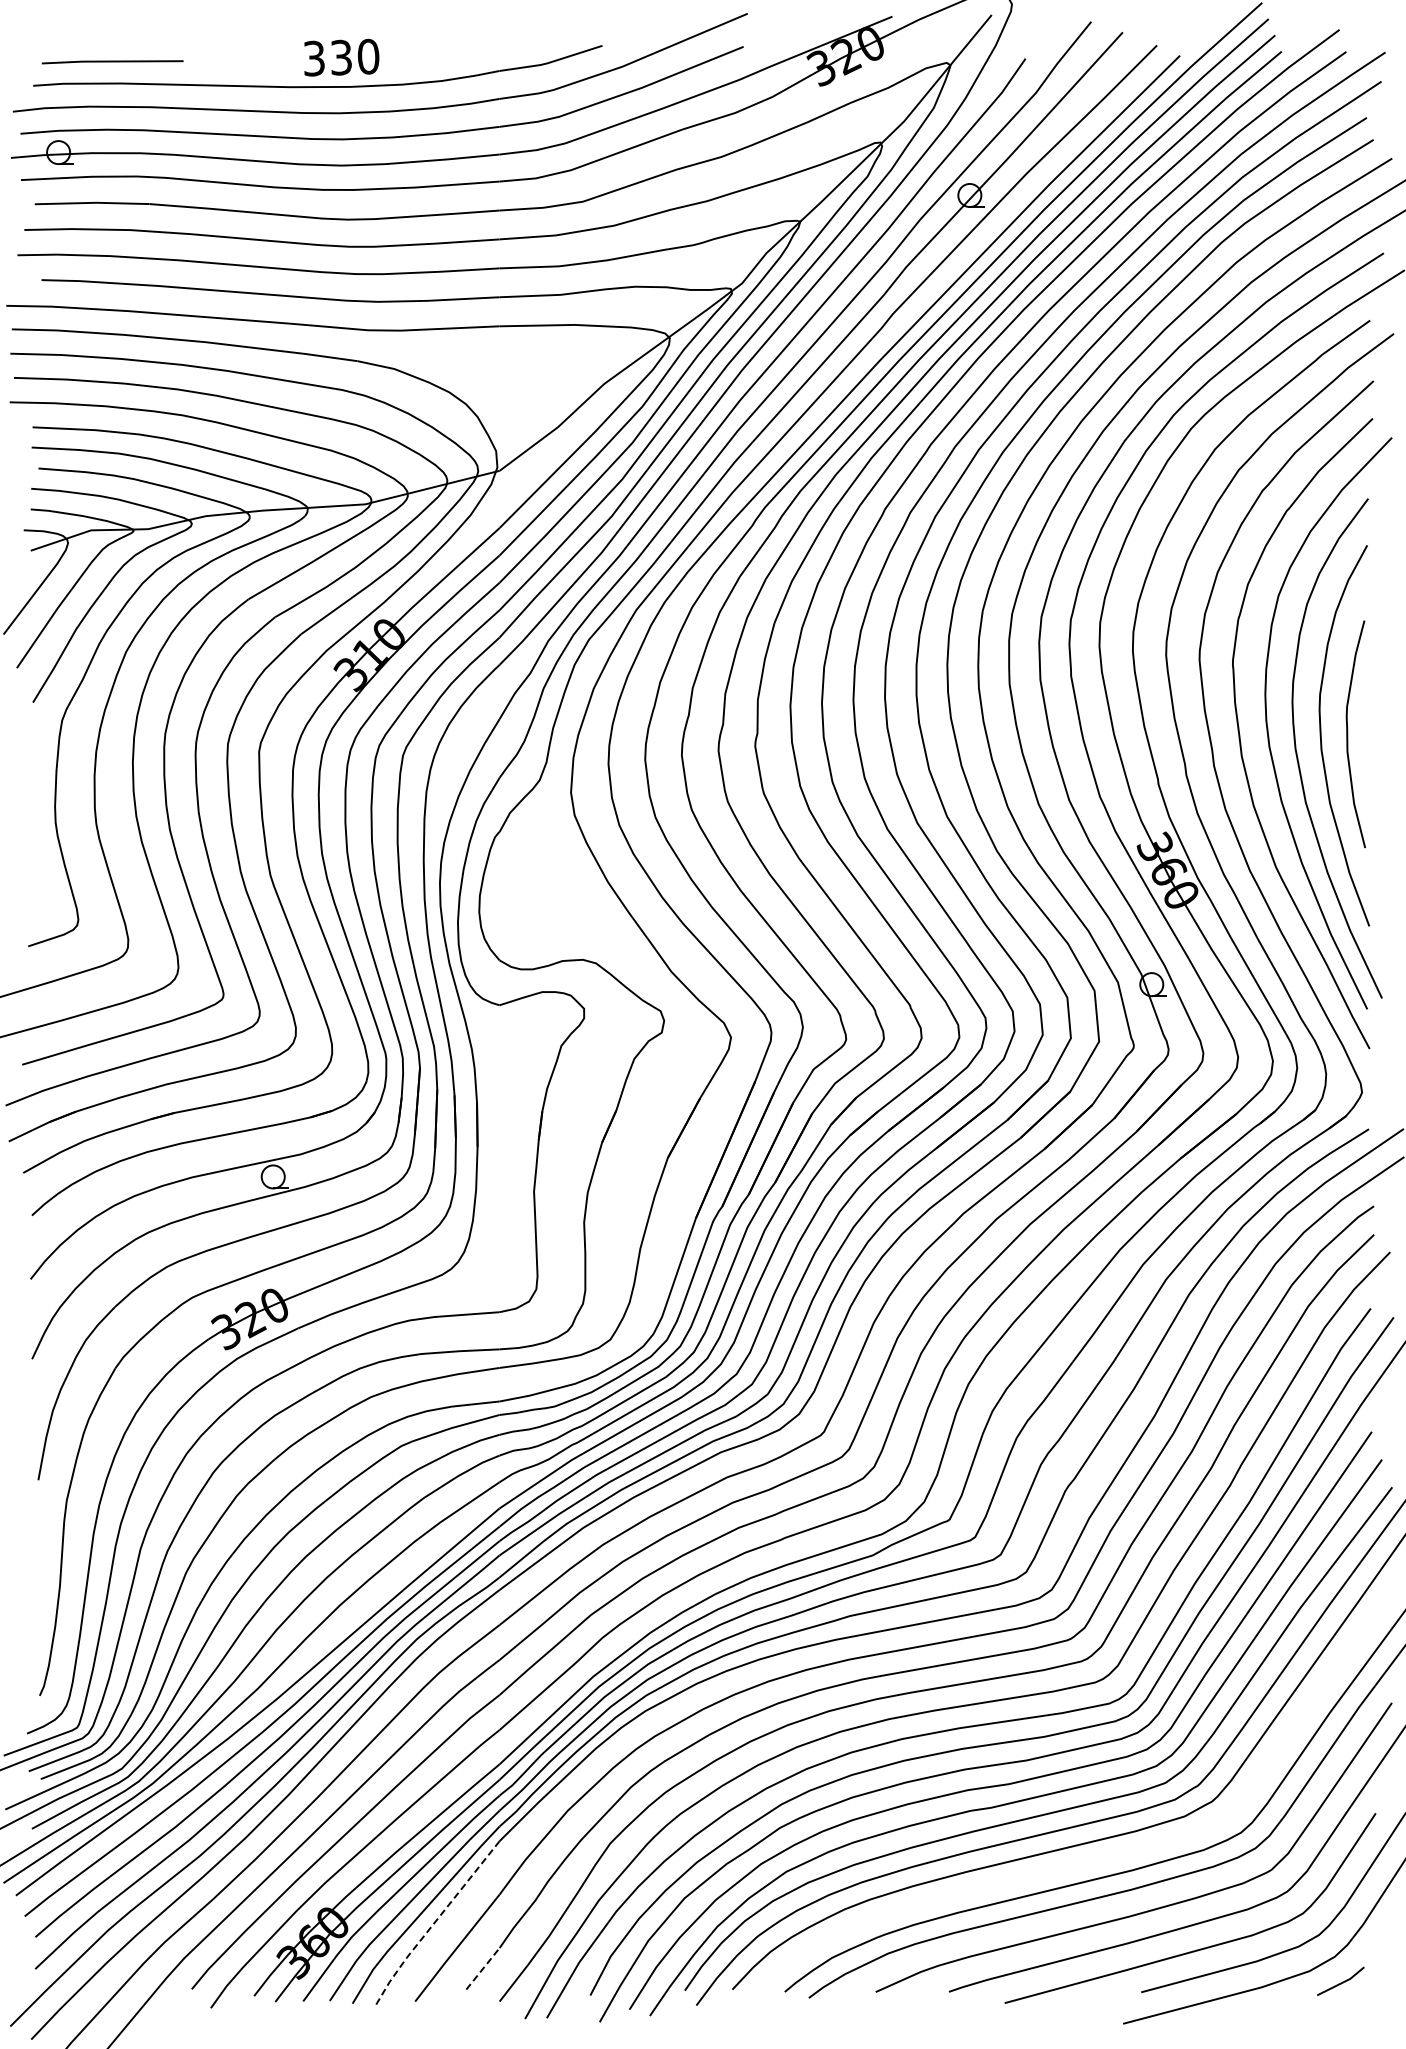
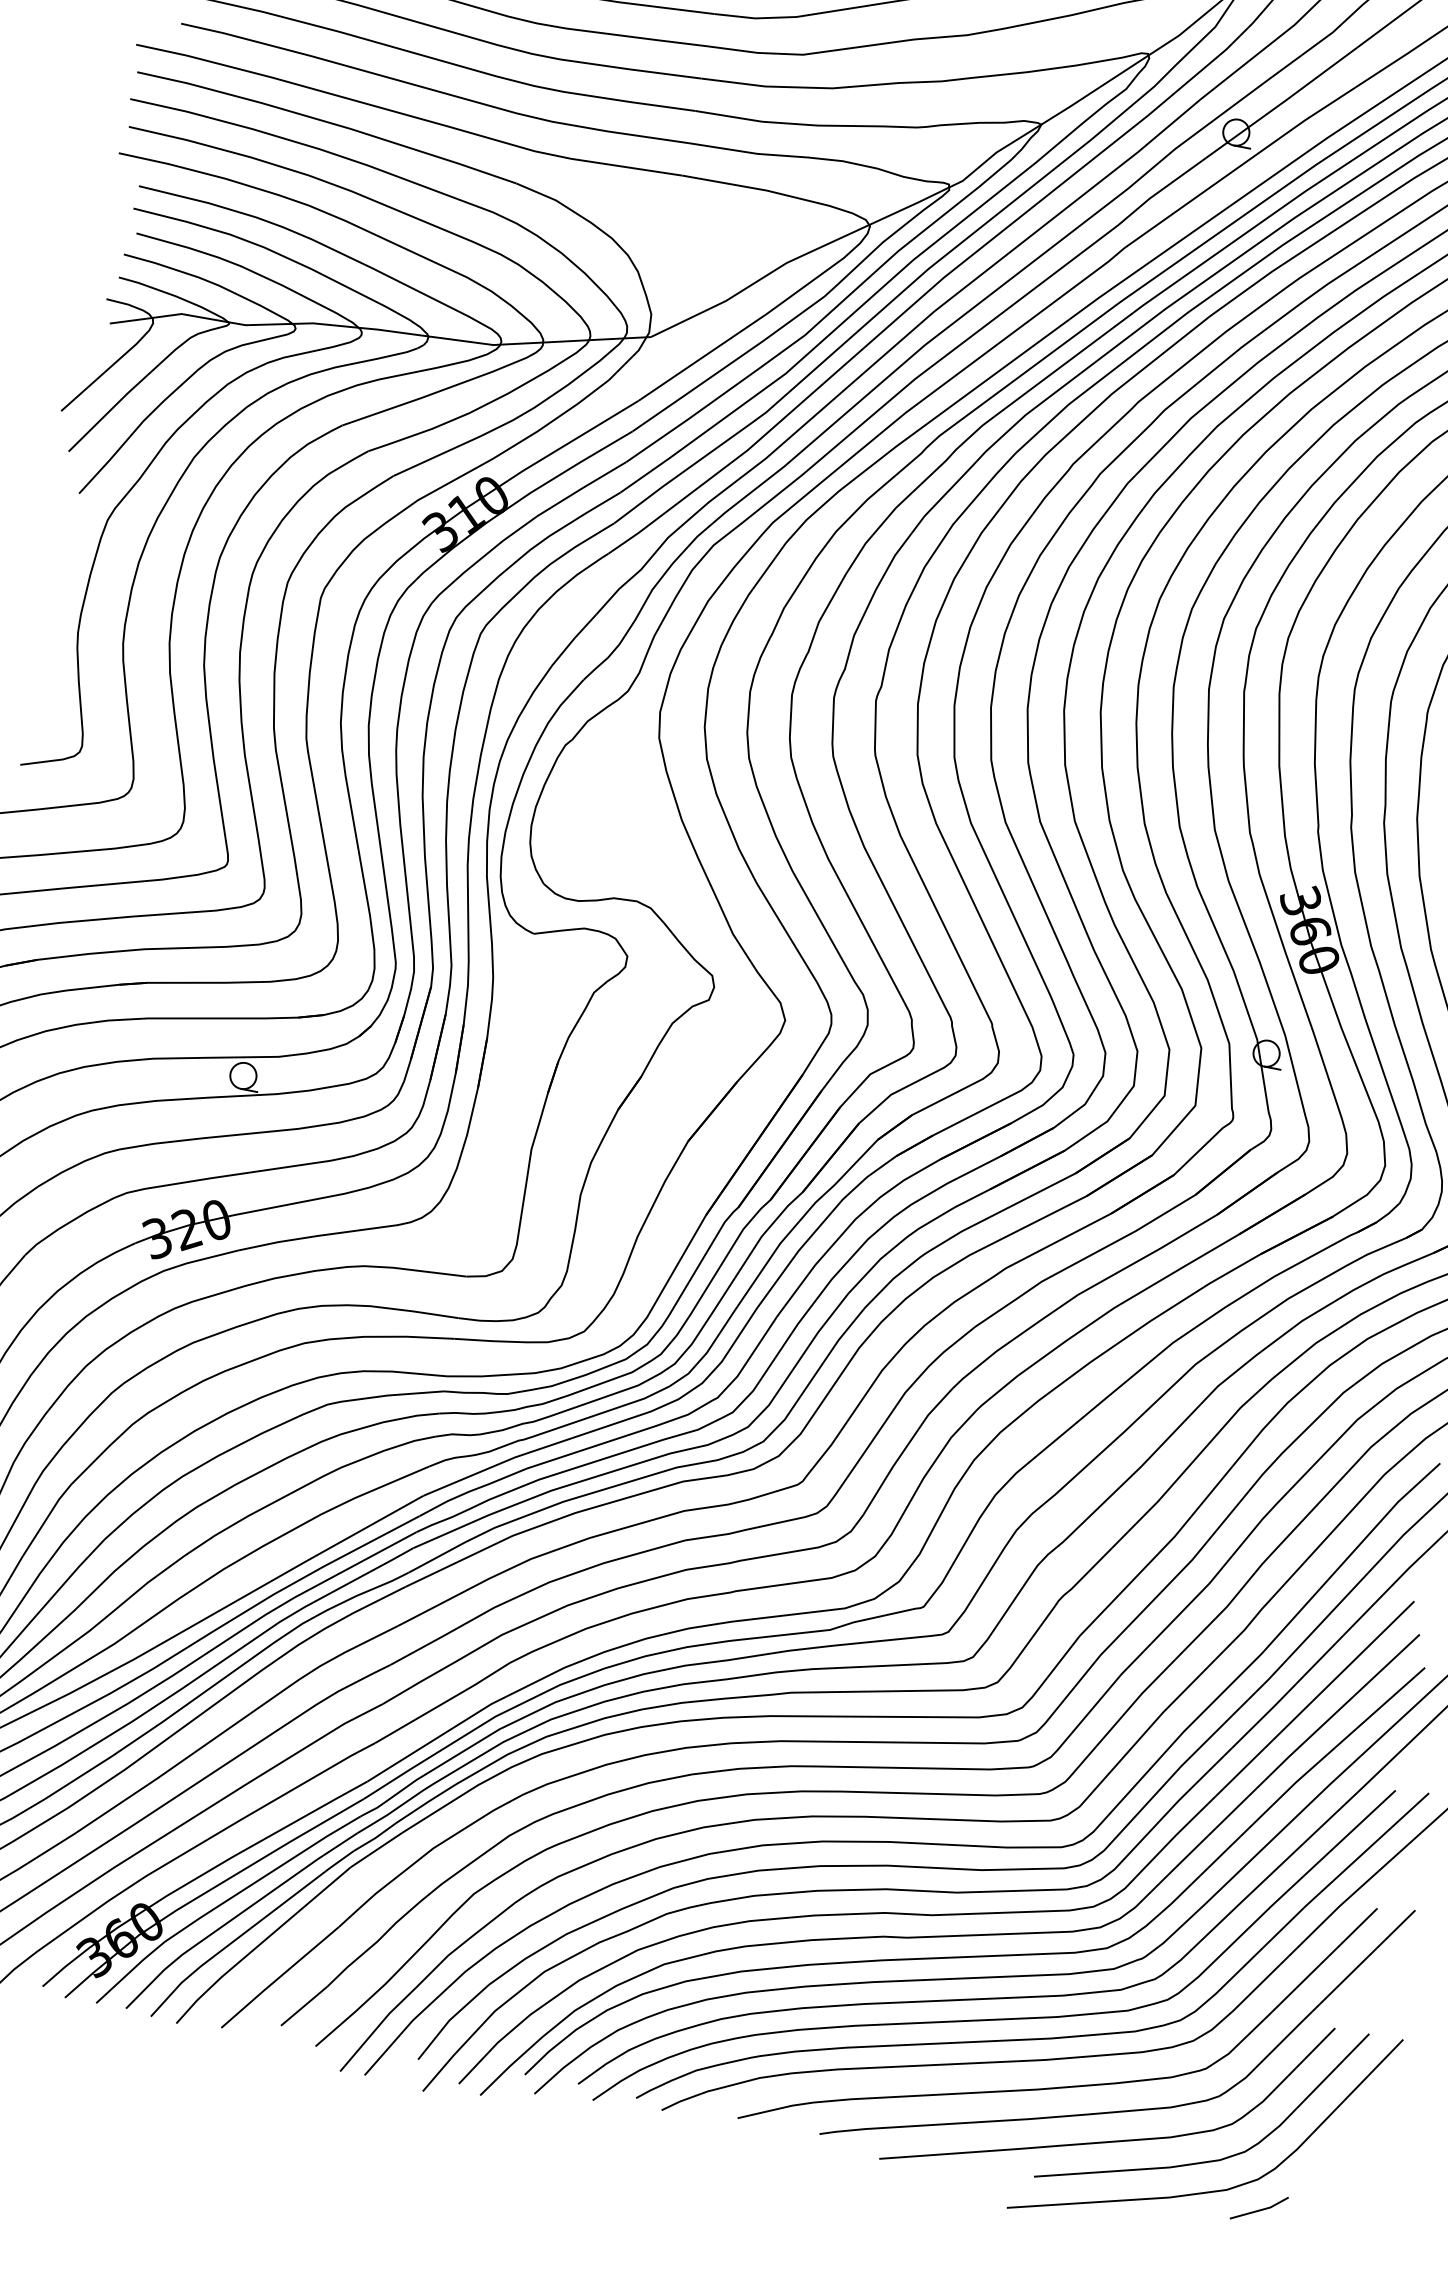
curve: (1084, 1861) -> (999, 2018), added
line: (434, 1922) -> (260, 1943), dashed -> solid
line: (482, 1968) -> (303, 2005), dashed -> solid

